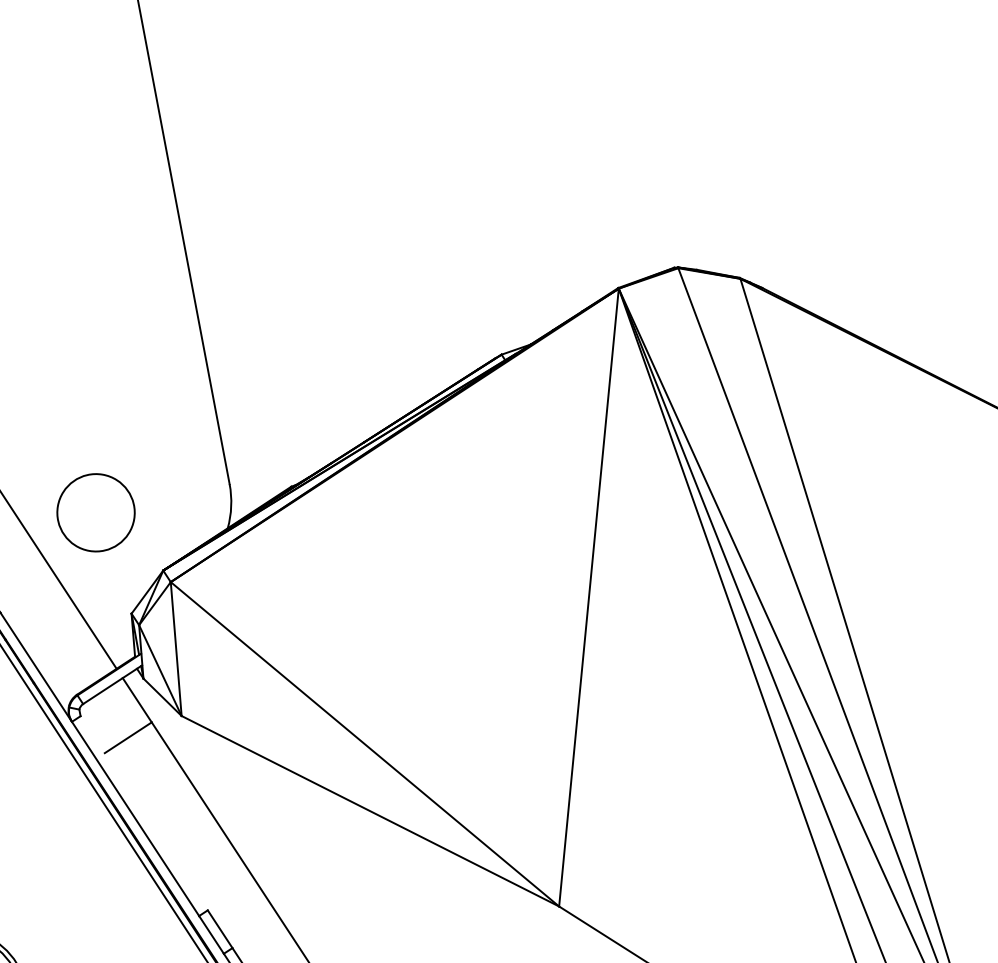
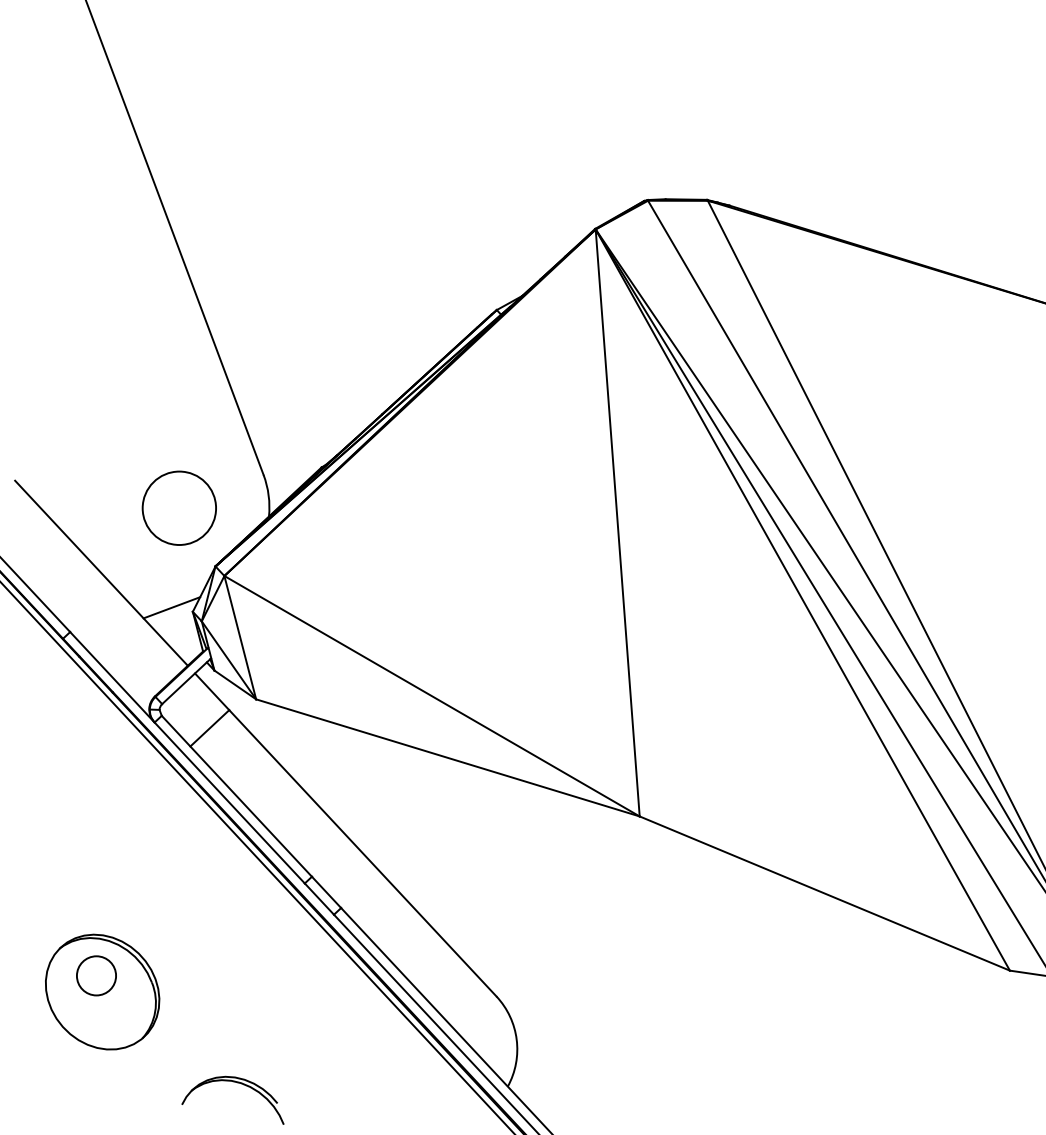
circle: (95, 511) -> (178, 507), moved
line: (110, 605) -> (171, 607), added
line: (143, 812) -> (236, 795), added

